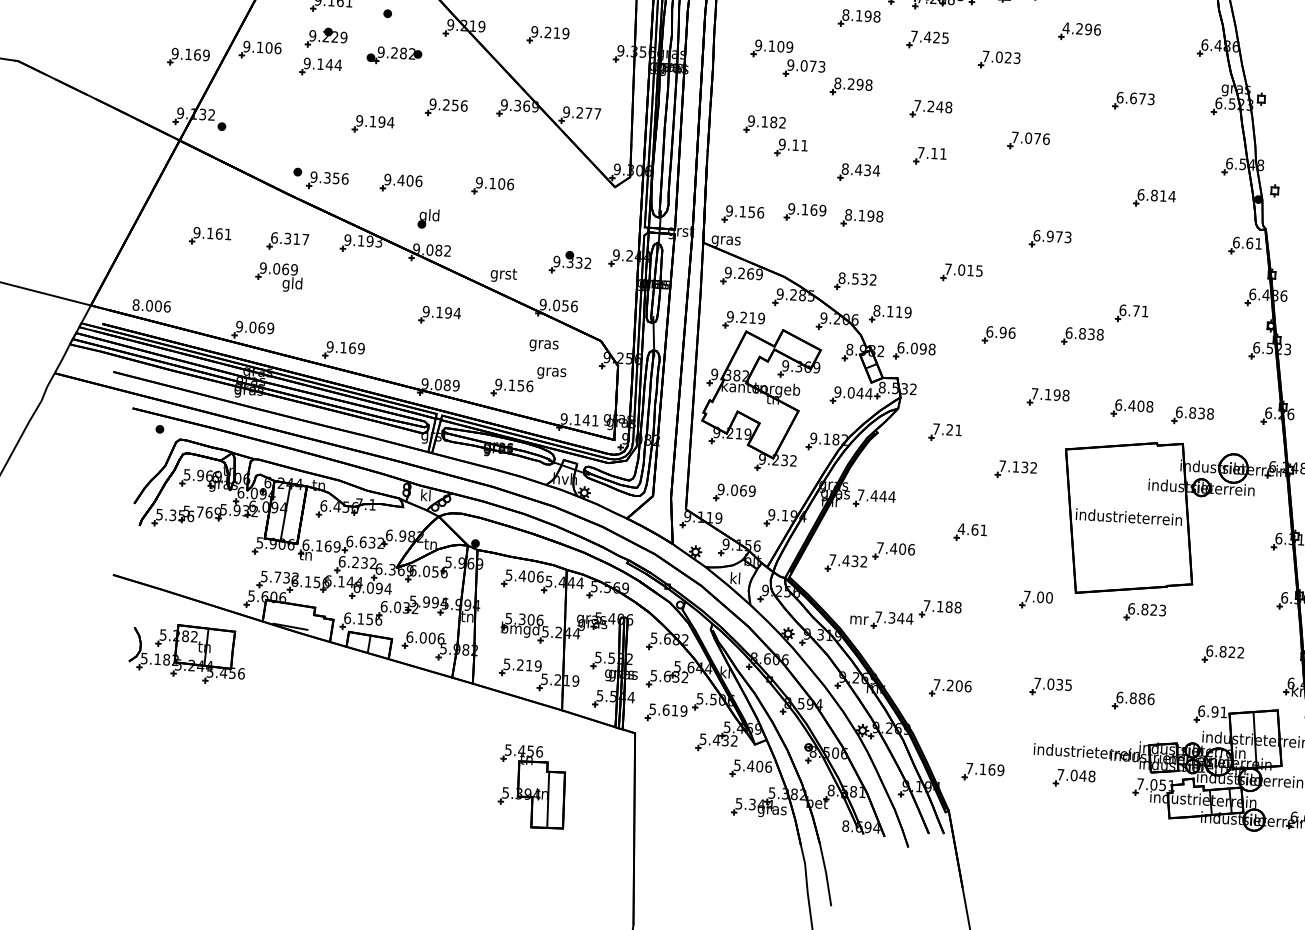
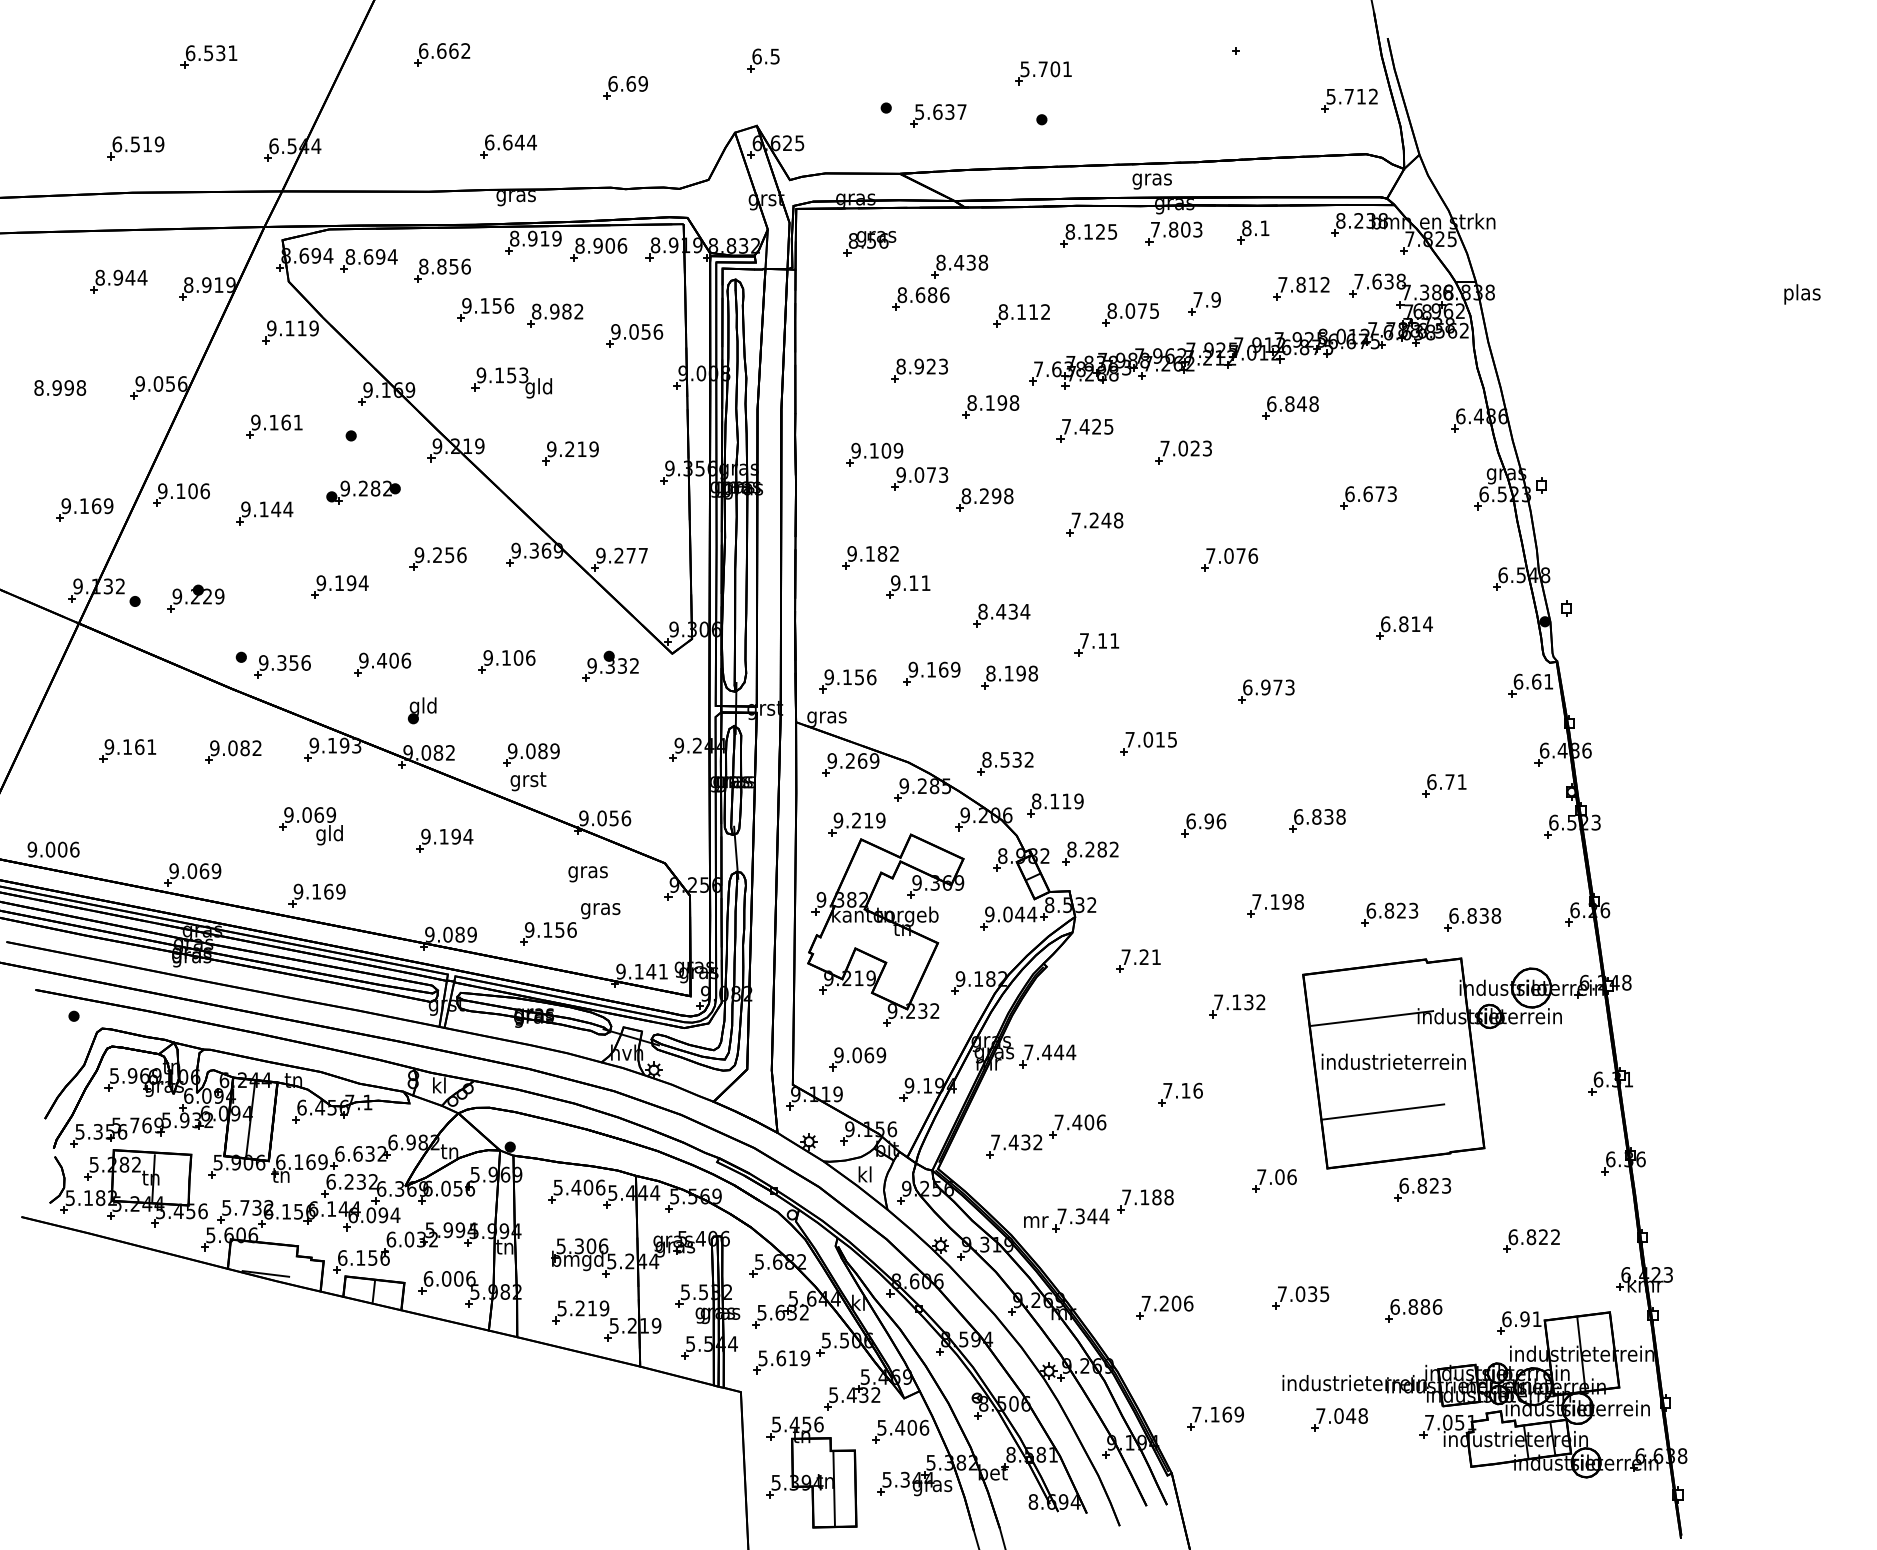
text: (1081, 29) -> (1292, 404), 4.296 -> 6.848
part: (326, 38) -> (195, 598), moved
part: (929, 155) -> (1096, 644), moved
text: (289, 238) -> (235, 748), 6.317 -> 9.082
part: (507, 255) -> (531, 754), added
part: (570, 262) -> (610, 665), moved
part: (278, 277) -> (310, 826), moved
text: (136, 304) -> (32, 849), 8.006 -> 9.006
part: (1132, 313) -> (1444, 785), moved
text: (916, 348) -> (1093, 849), 6.098 -> 8.282
text: (1140, 406) -> (1401, 910), 6.408 -> 6.823
line: (1115, 484) -> (1372, 1018), added
text: (972, 529) -> (1182, 1090), 4.61 -> 7.16
line: (1119, 553) -> (1383, 1111), added
text: (1049, 597) -> (1291, 1176), 7.00 -> 7.06
part: (187, 653) -> (128, 1188), moved
part: (532, 786) -> (811, 1472), moved

